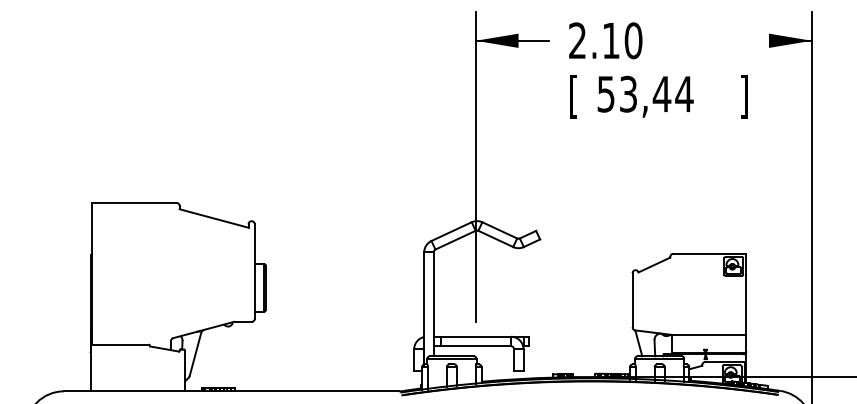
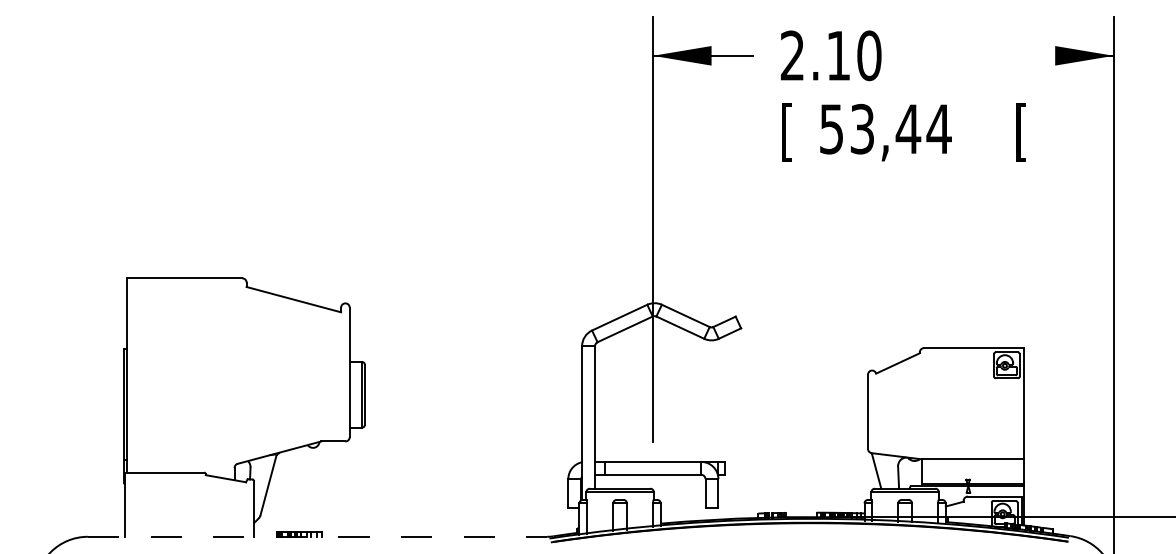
text: (744, 96) -> (1021, 132), ] -> [
line: (231, 391) -> (317, 536), solid -> dashed

